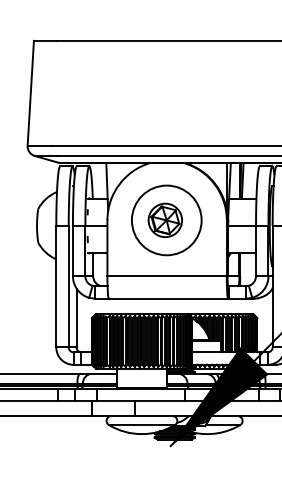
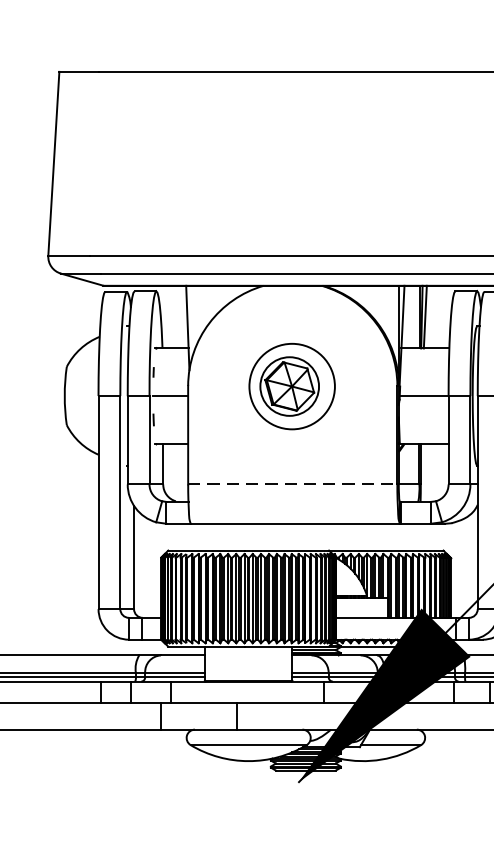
circle: (166, 220) -> (291, 386), size x0.7
line: (167, 276) -> (293, 484), solid -> dashed

